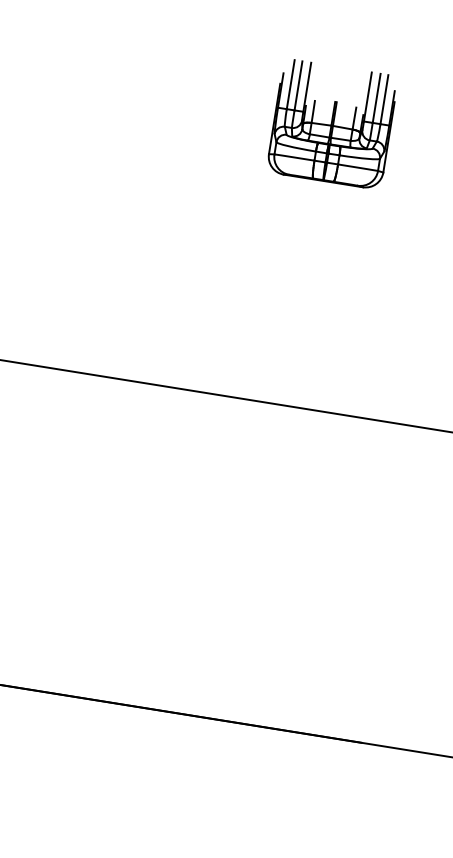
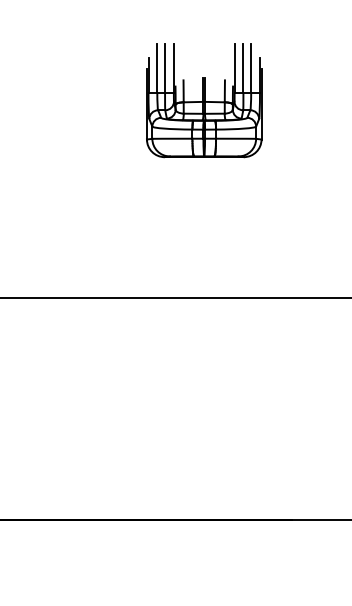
part: (332, 124) -> (204, 100), size x1.43

